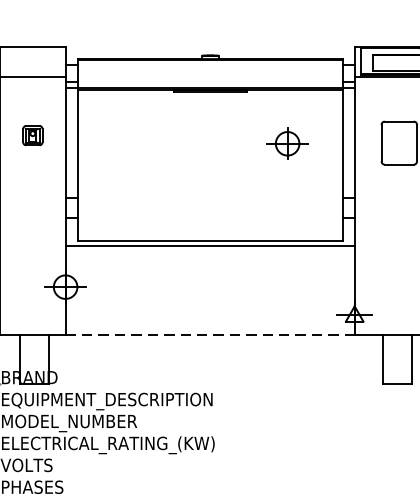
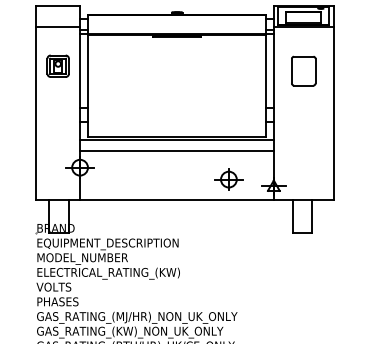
part: (31, 134) -> (57, 65), size x1.67
part: (287, 143) -> (228, 179), moved
line: (209, 261) -> (176, 150), added
line: (209, 334) -> (176, 199), dashed -> solid

